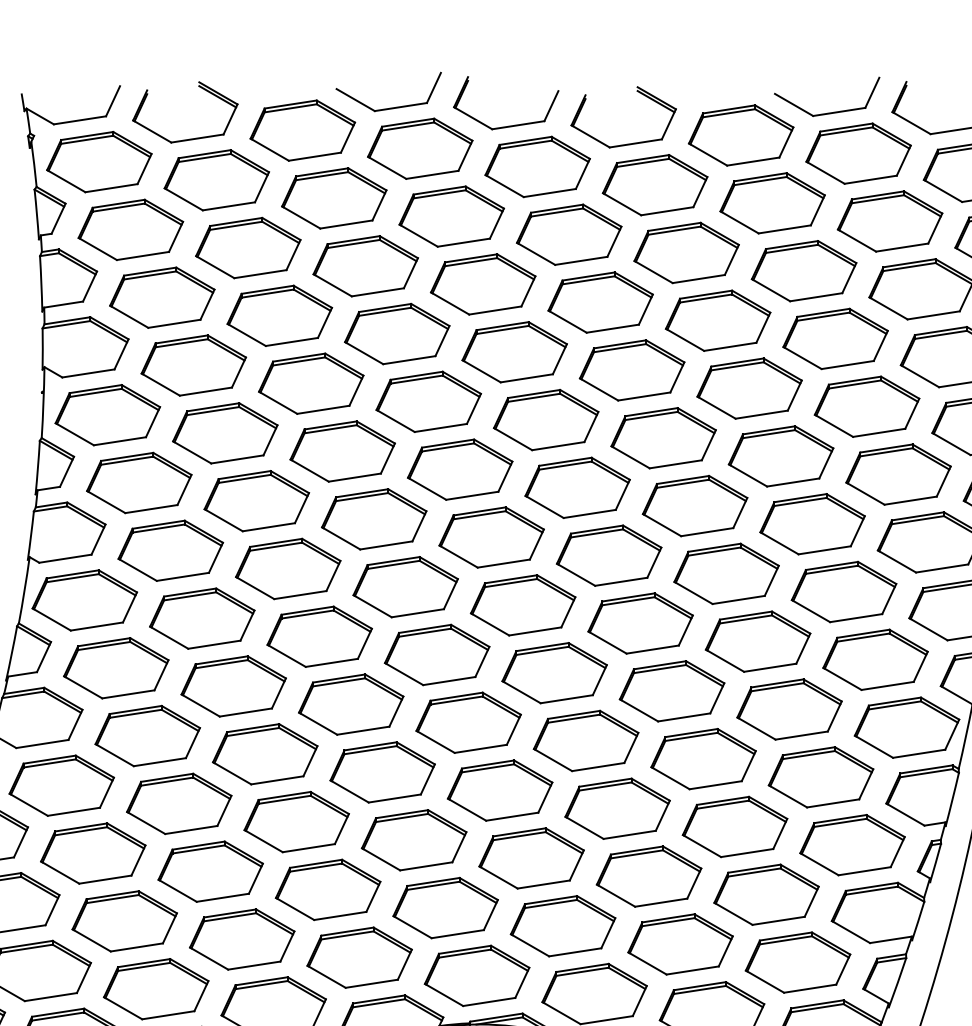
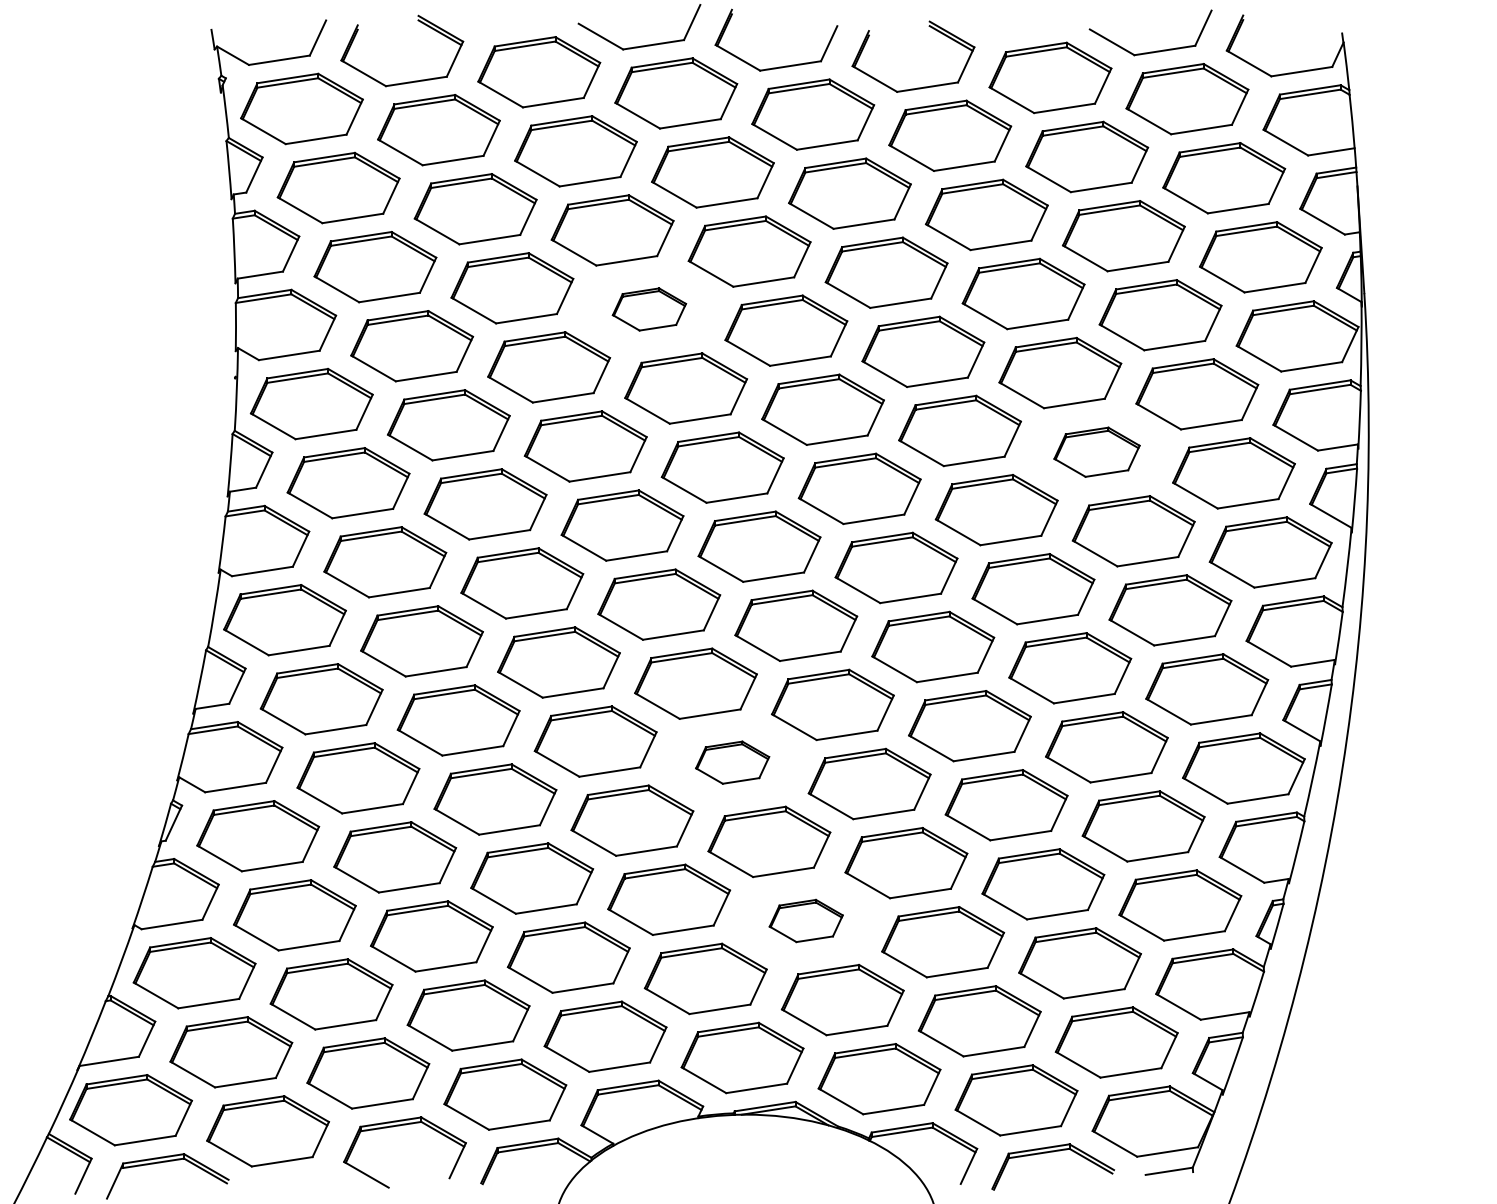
part: (397, 334) -> (649, 309), size x0.6
part: (780, 456) -> (1096, 452), size x0.7
part: (468, 722) -> (732, 762), size x0.6
part: (531, 857) -> (806, 920), size x0.6

